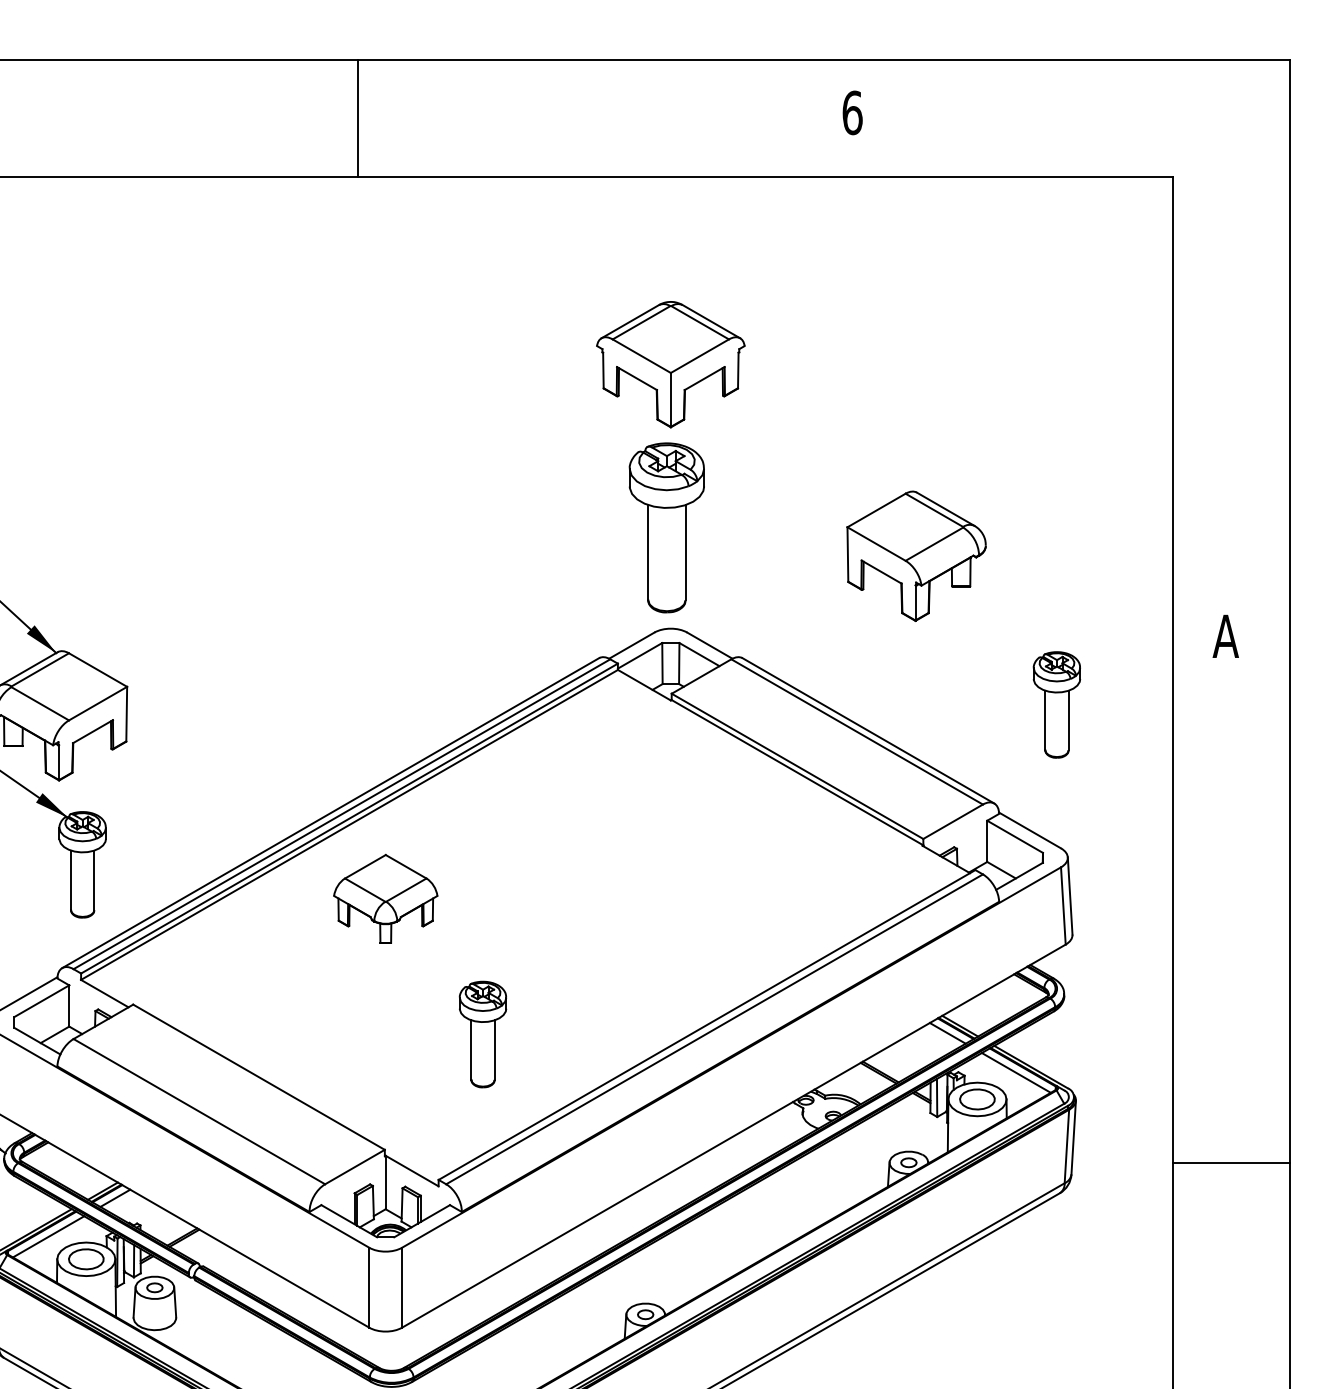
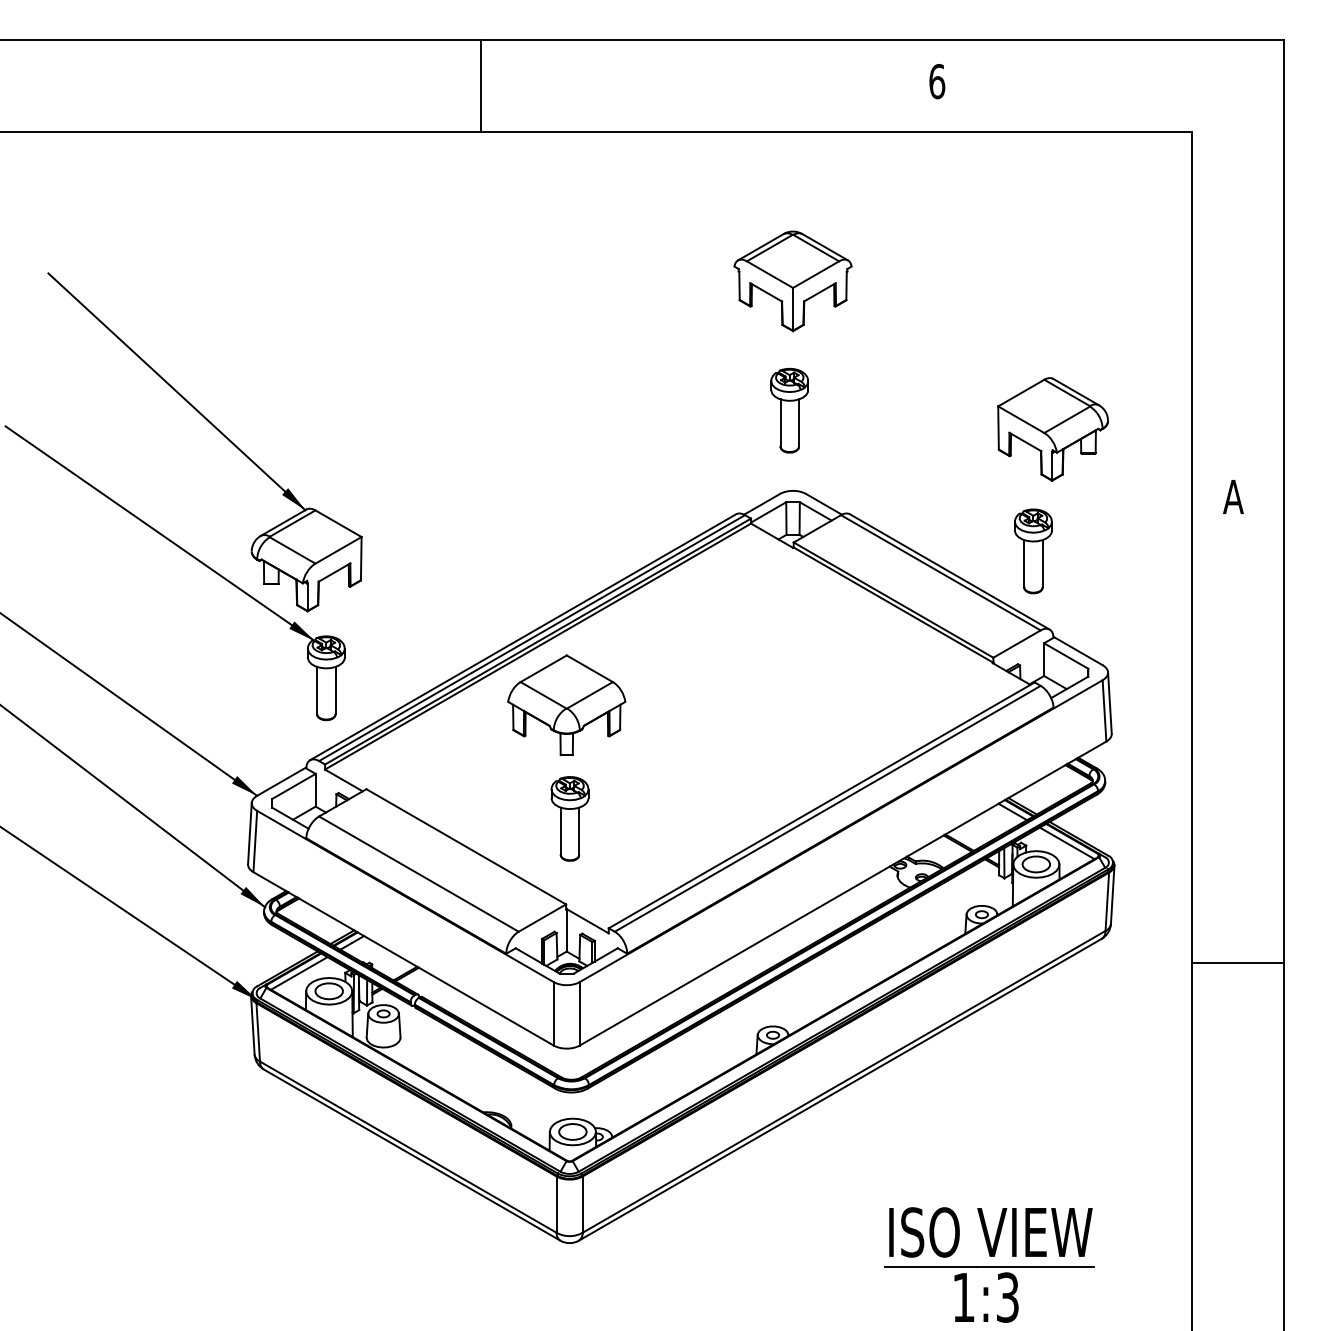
line: (358, 117) -> (481, 85), moved
part: (666, 527) -> (789, 410), size x0.62
part: (915, 556) -> (1052, 429), moved
part: (1057, 705) -> (1033, 551), moved
part: (385, 899) -> (566, 705), size x1.43
part: (482, 1033) -> (569, 818), moved
line: (1230, 1163) -> (1237, 963), moved

